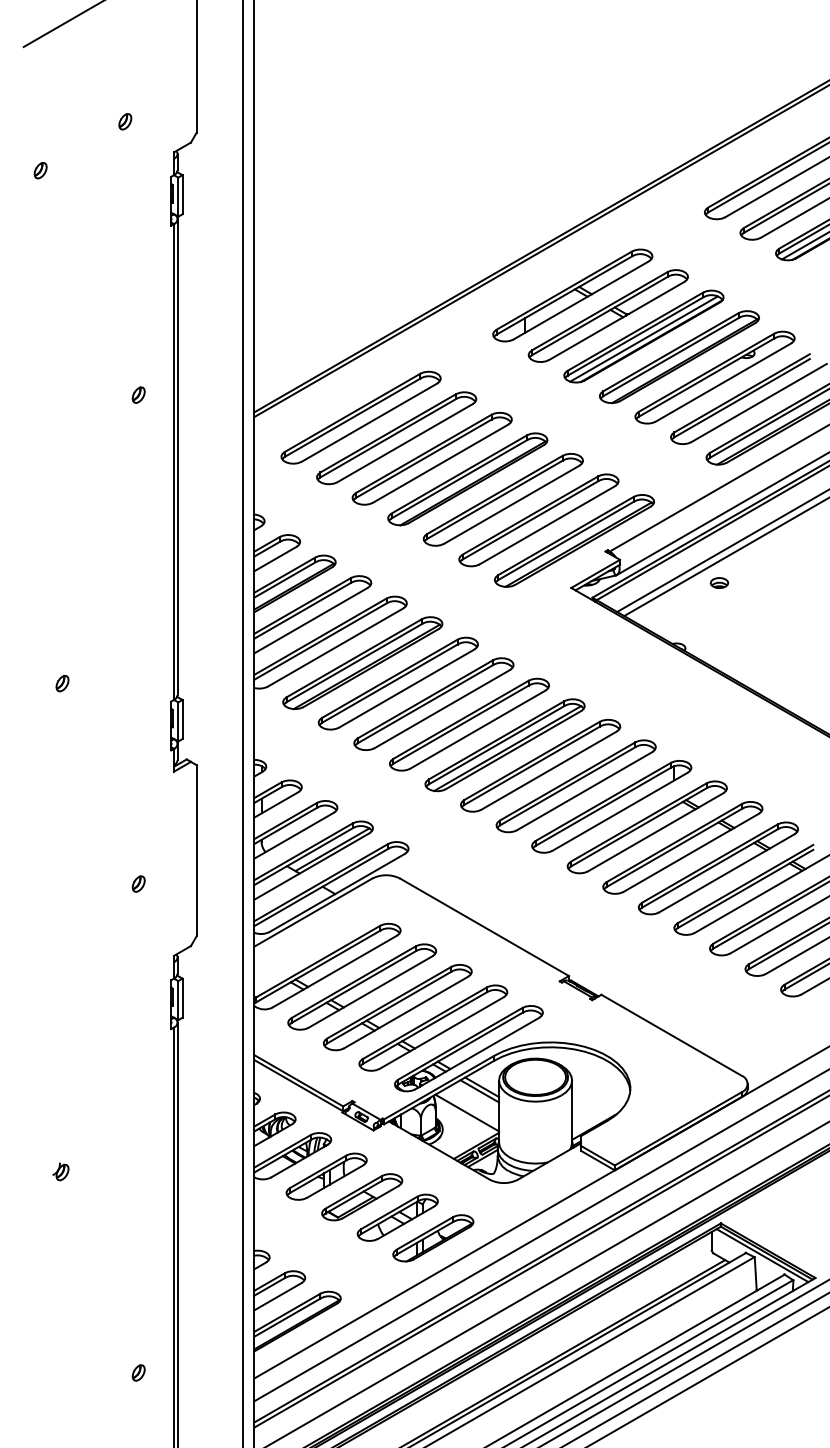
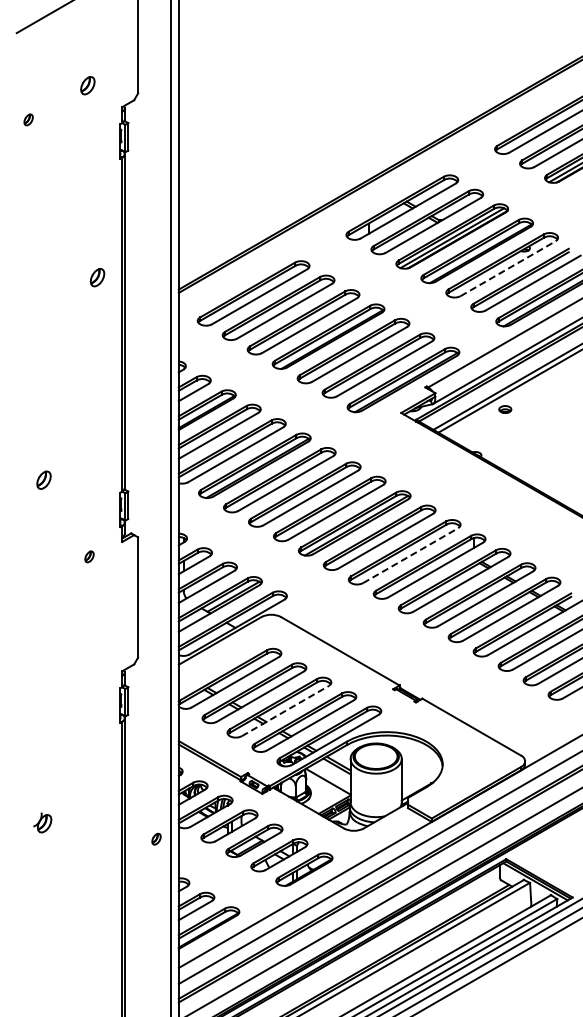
part: (125, 121) -> (88, 85), size x1.6
line: (724, 382) -> (508, 268), solid -> dashed
part: (138, 395) -> (97, 277), size x1.6
part: (61, 682) -> (43, 479), size x1.6
line: (584, 790) -> (410, 555), solid -> dashed
part: (138, 883) -> (89, 556), moved
line: (406, 1011) -> (285, 710), solid -> dashed
part: (60, 1171) -> (42, 822), size x1.6
part: (138, 1371) -> (156, 838), moved

